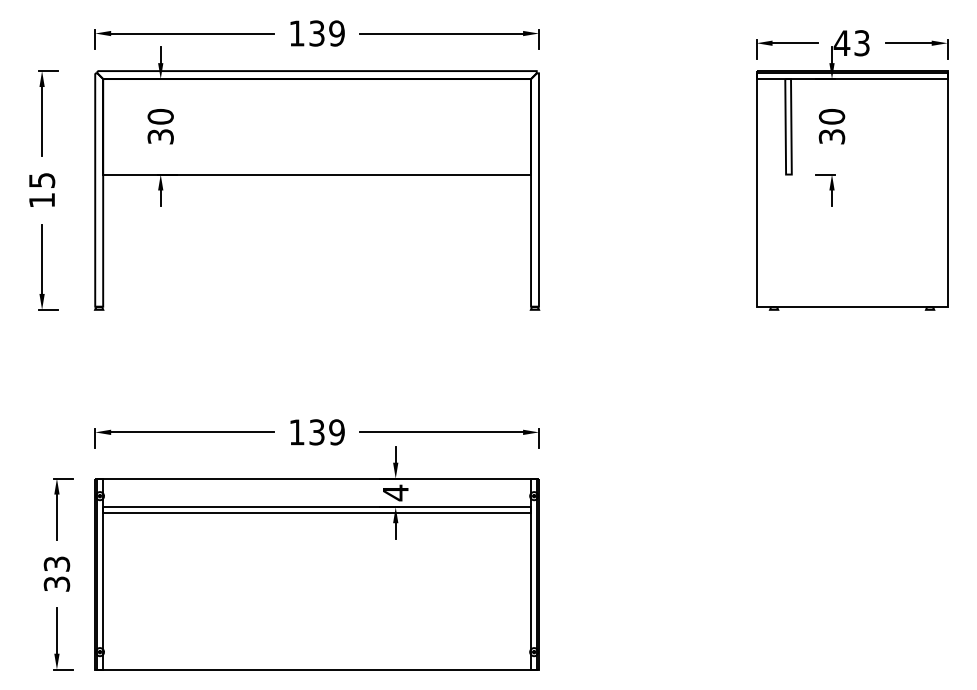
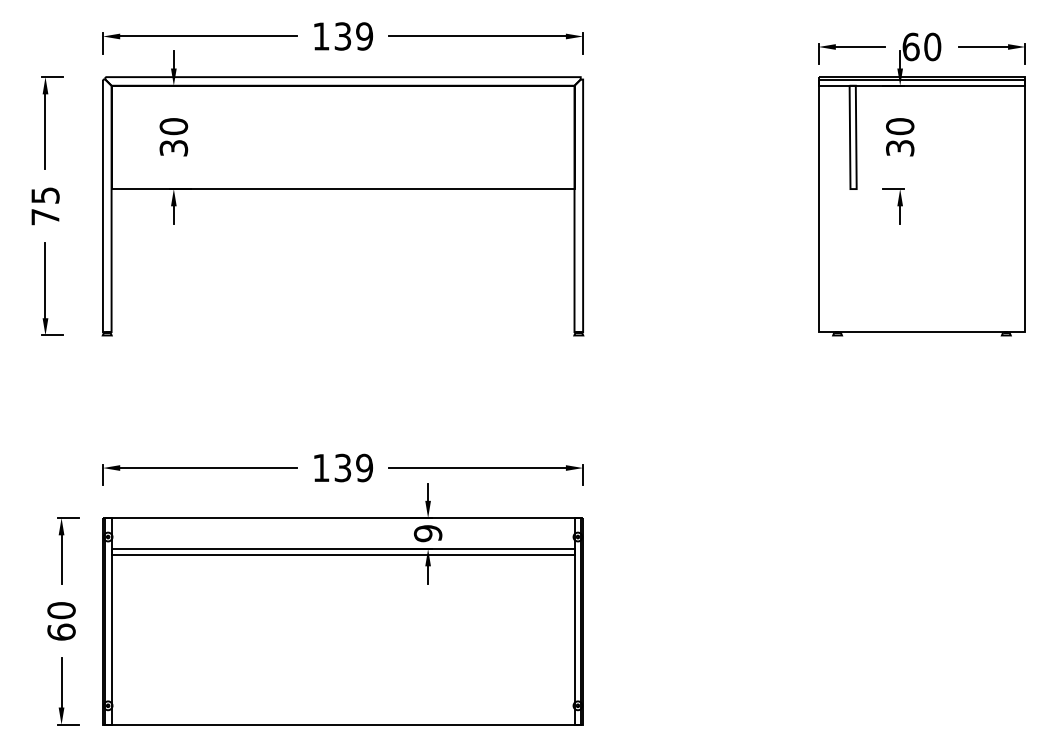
text: (851, 42) -> (921, 46), 43 -> 60
text: (42, 200) -> (45, 217), 15 -> 75
text: (395, 492) -> (427, 533), 4 -> 9
text: (56, 574) -> (61, 621), 33 -> 60

